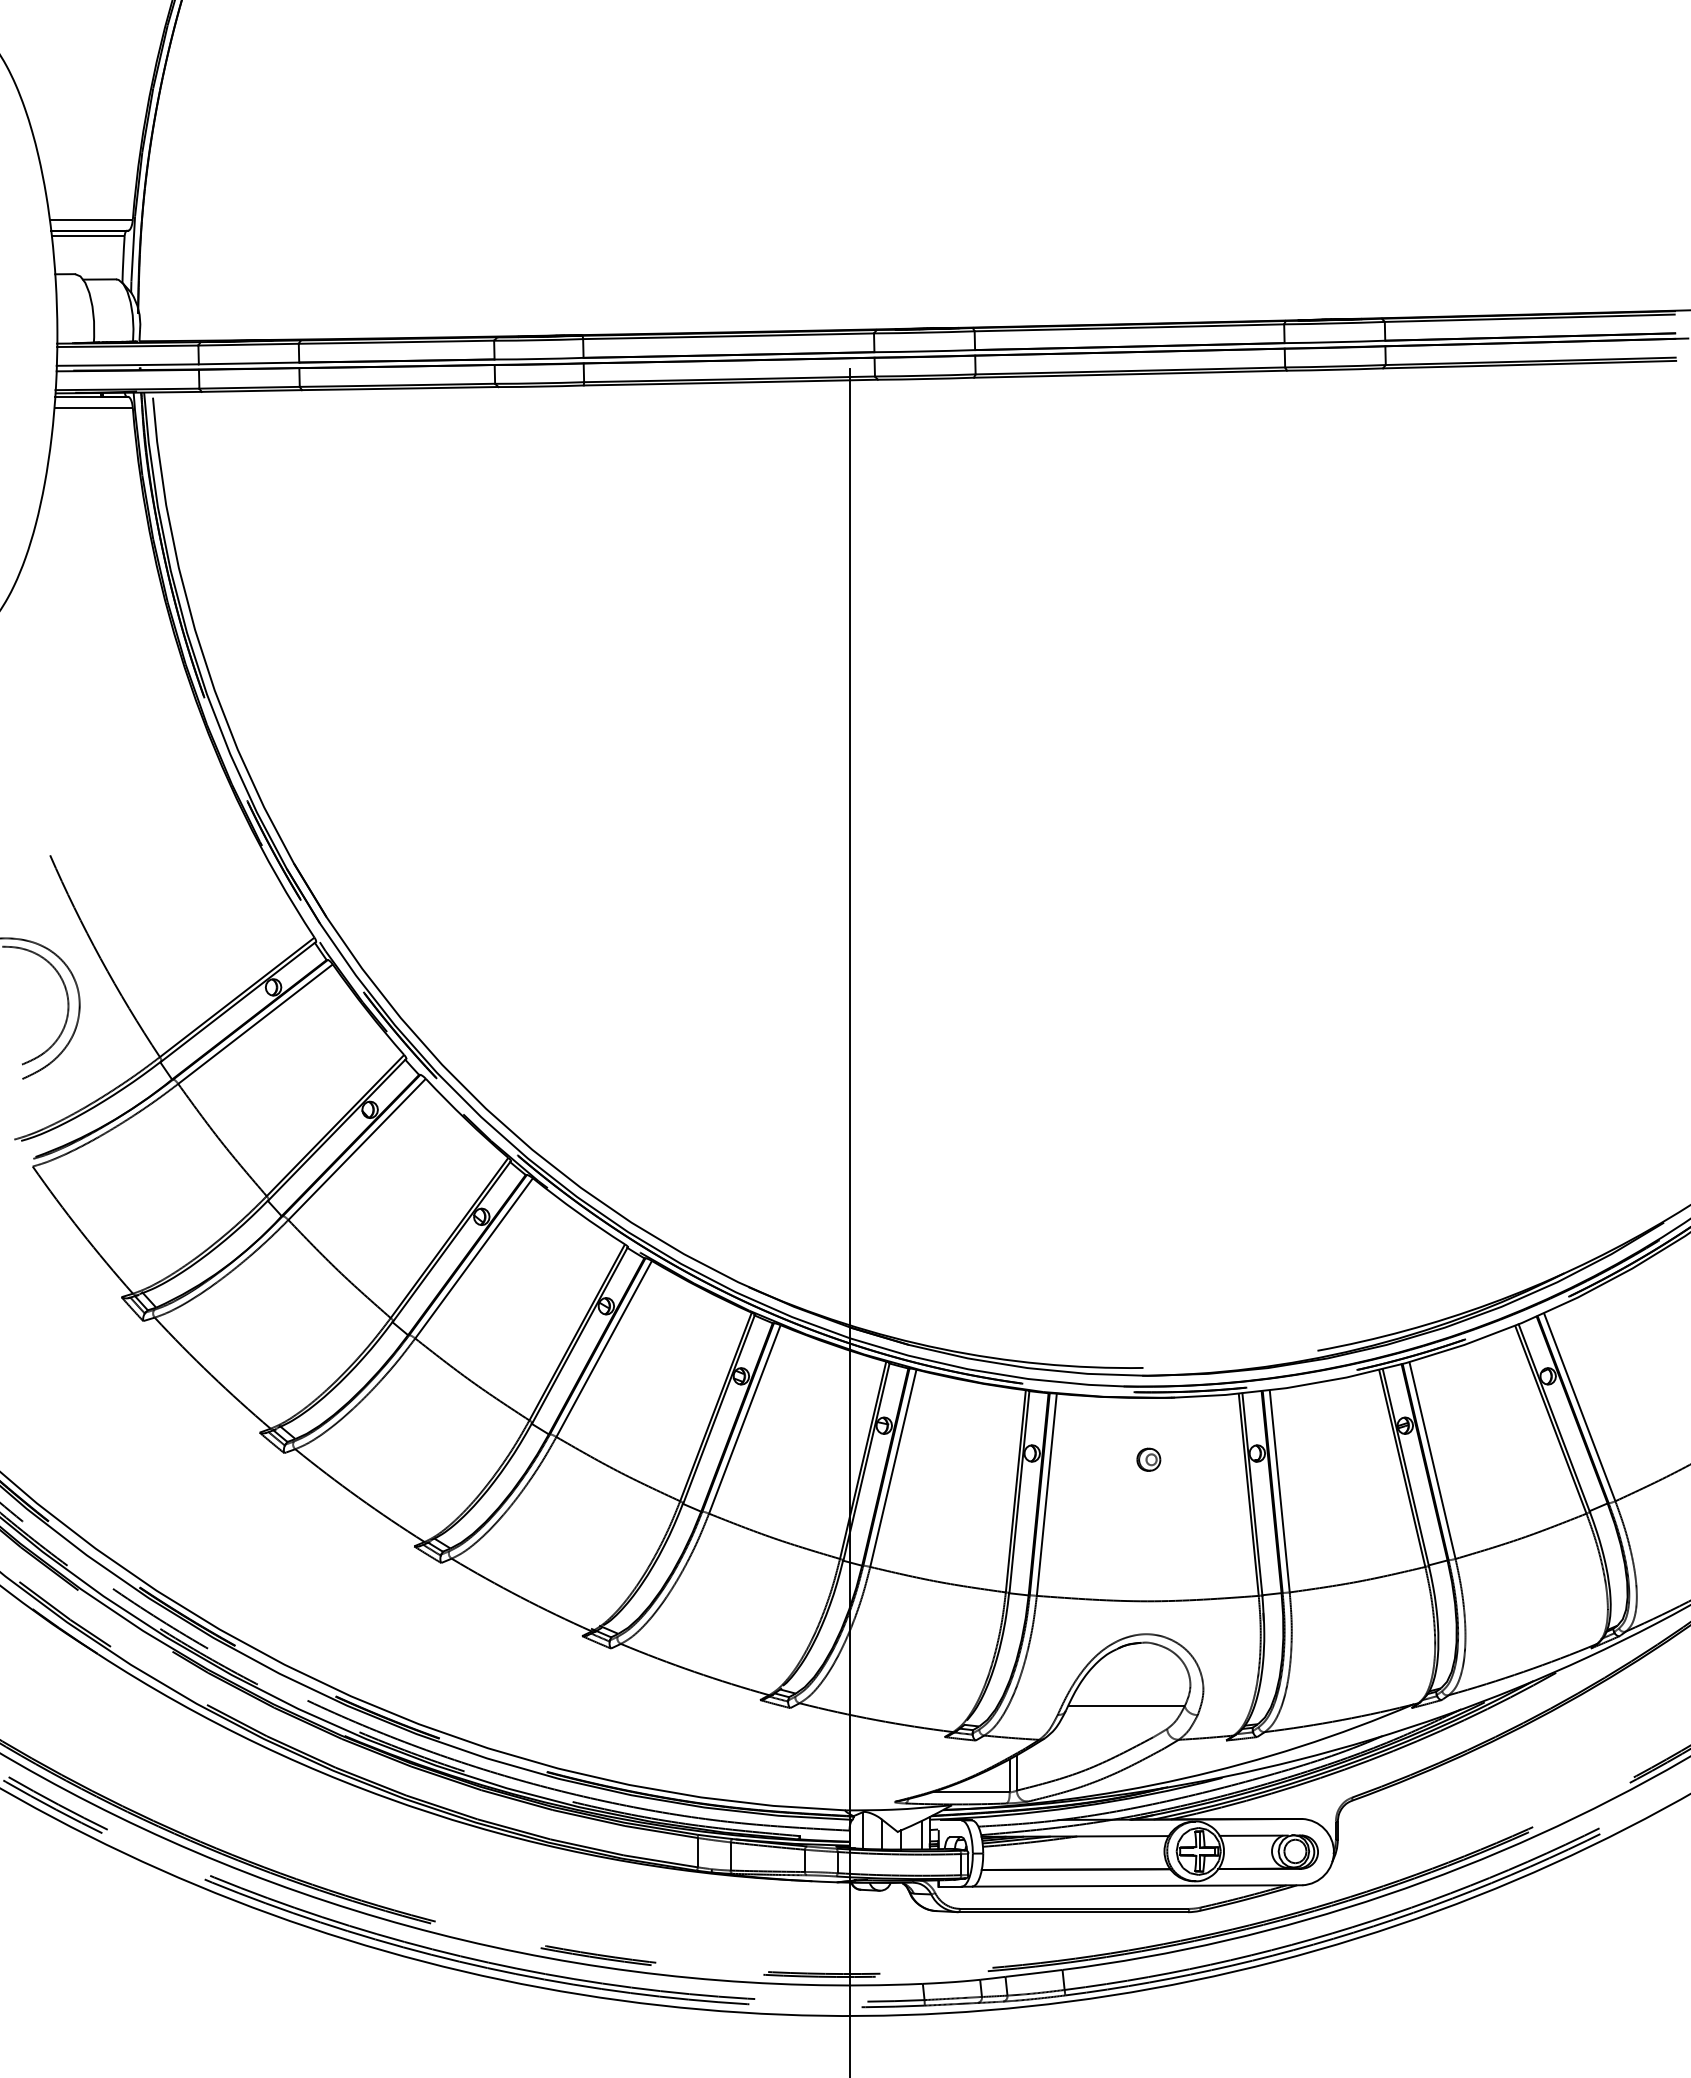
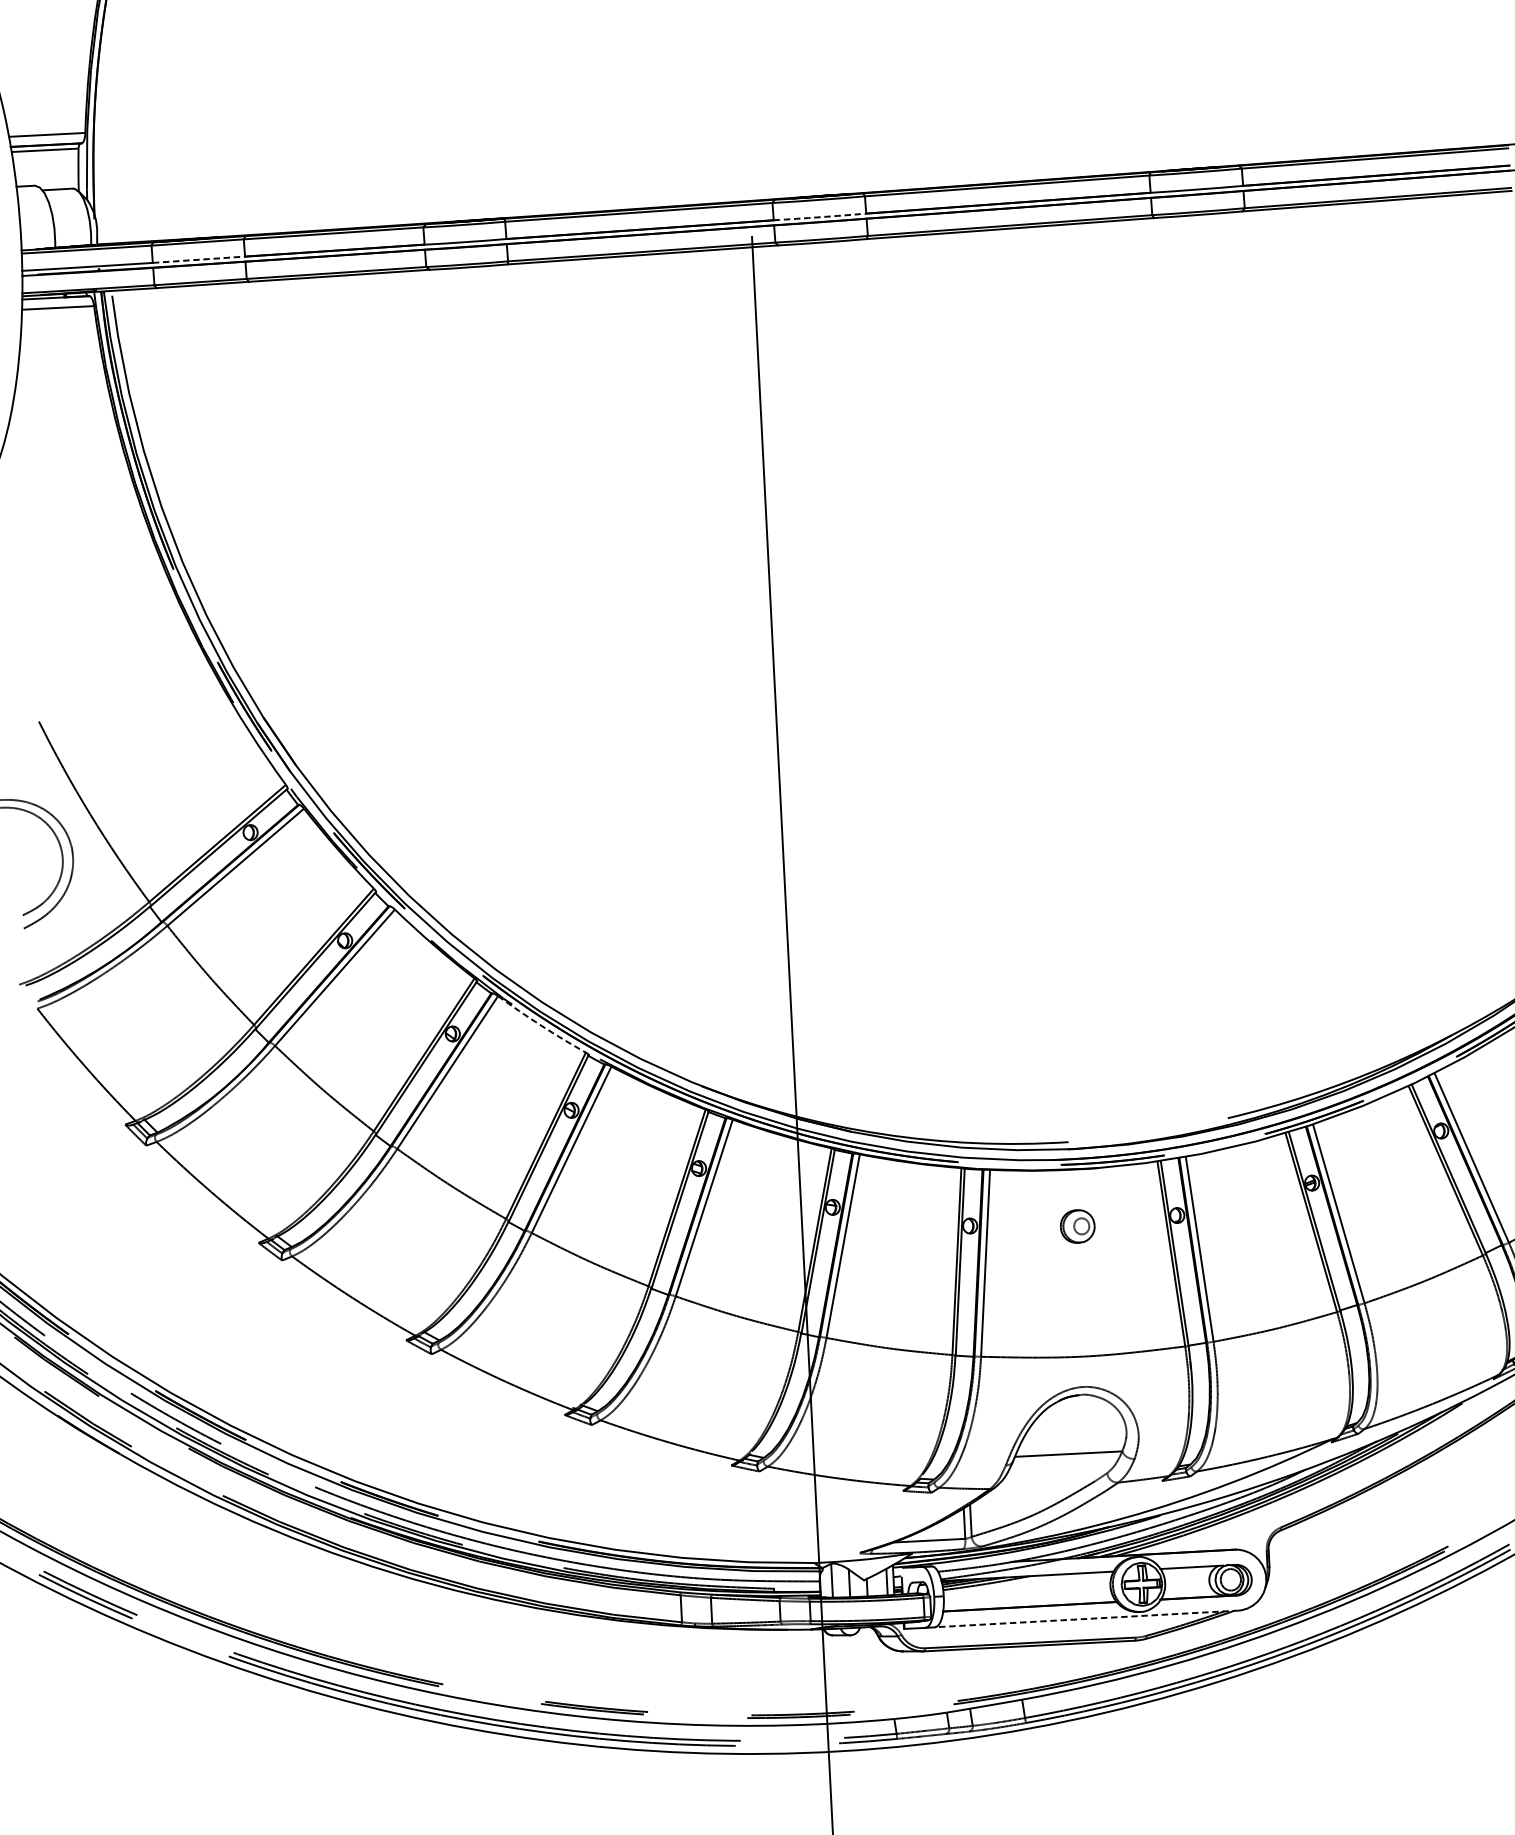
arc: (924, 351) -> (819, 217), solid -> dashed
line: (249, 363) -> (199, 259), solid -> dashed
arc: (578, 1212) -> (541, 1025), solid -> dashed
part: (1148, 1459) -> (1077, 1226), size x1.6
line: (1137, 1885) -> (1087, 1618), solid -> dashed

